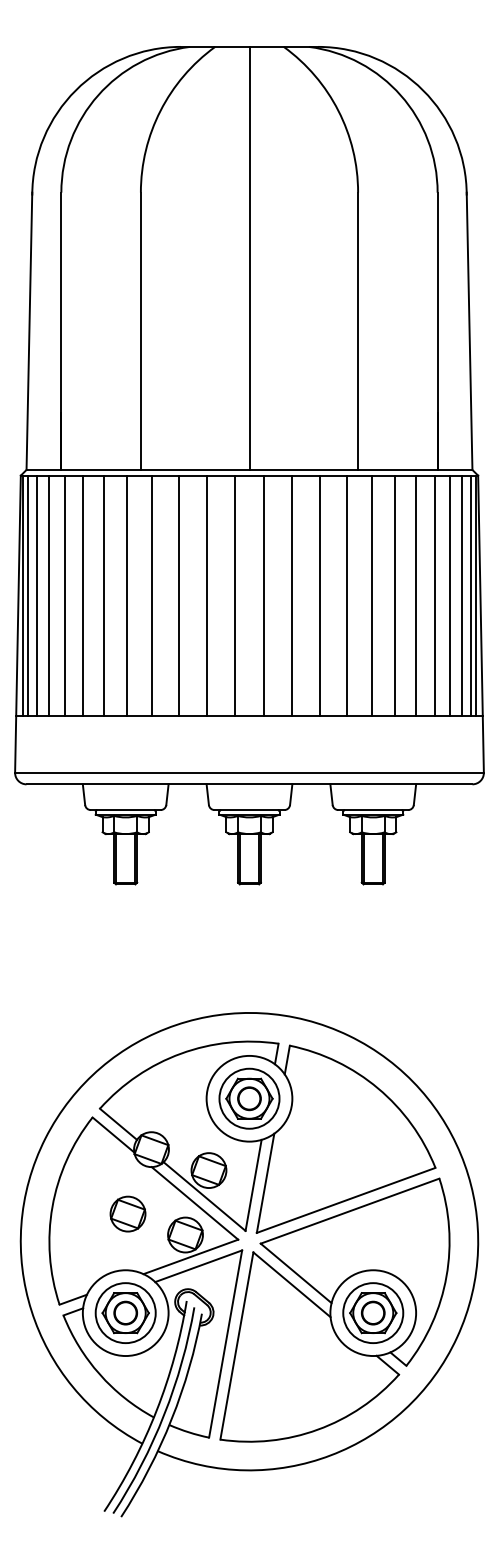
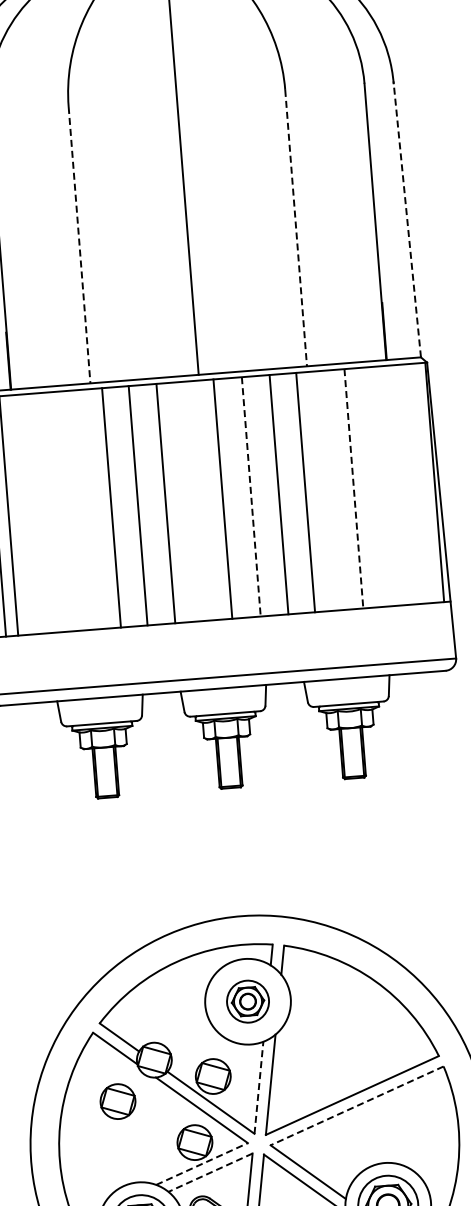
line: (140, 331) -> (79, 245), solid -> dashed
line: (358, 331) -> (296, 228), solid -> dashed
line: (469, 331) -> (407, 219), solid -> dashed
line: (64, 595) -> (24, 514), removed
line: (82, 595) -> (42, 513), removed
line: (103, 595) -> (63, 511), removed
line: (126, 595) -> (85, 509), removed
line: (235, 595) -> (194, 501), removed
line: (372, 595) -> (331, 490), removed
line: (416, 595) -> (375, 486), removed
line: (434, 595) -> (392, 485), removed
line: (449, 595) -> (407, 484), removed
line: (462, 595) -> (420, 483), removed
line: (470, 595) -> (428, 482), removed
line: (292, 596) -> (251, 497), solid -> dashed
line: (395, 596) -> (354, 489), solid -> dashed
part: (249, 1098) -> (248, 1001), size x0.7
line: (253, 1184) -> (258, 1086), solid -> dashed
line: (349, 1211) -> (356, 1106), solid -> dashed
part: (127, 1213) -> (117, 1101), moved
line: (191, 1256) -> (202, 1163), solid -> dashed
line: (198, 1266) -> (210, 1172), solid -> dashed

